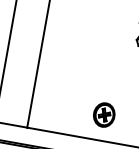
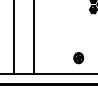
part: (103, 115) -> (78, 58), size x0.71

